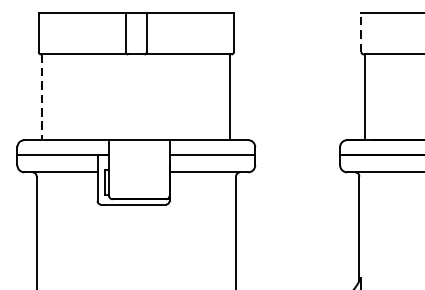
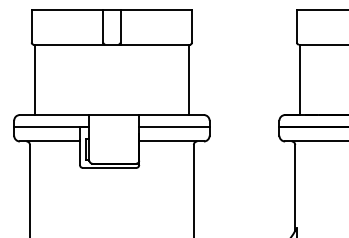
line: (360, 31) -> (296, 25), dashed -> solid
line: (42, 98) -> (34, 80), dashed -> solid

